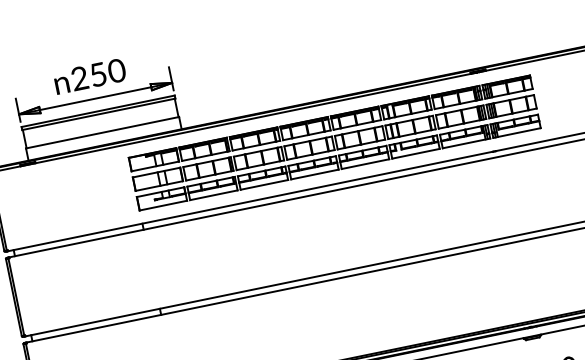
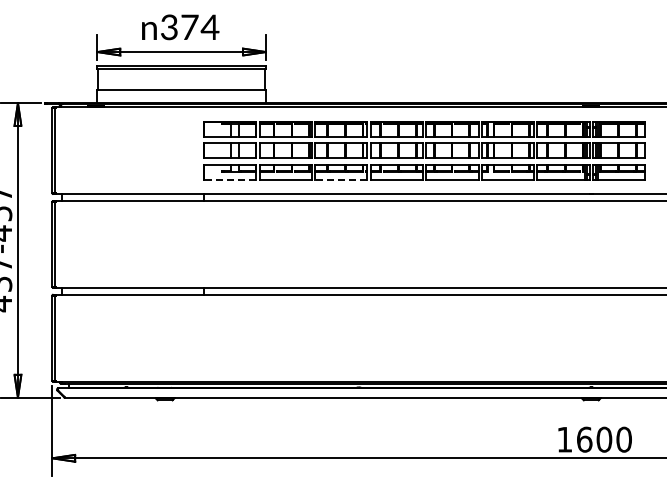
text: (99, 74) -> (190, 27), 250 -> 374
line: (263, 184) -> (340, 179), solid -> dashed
line: (162, 205) -> (229, 179), solid -> dashed

